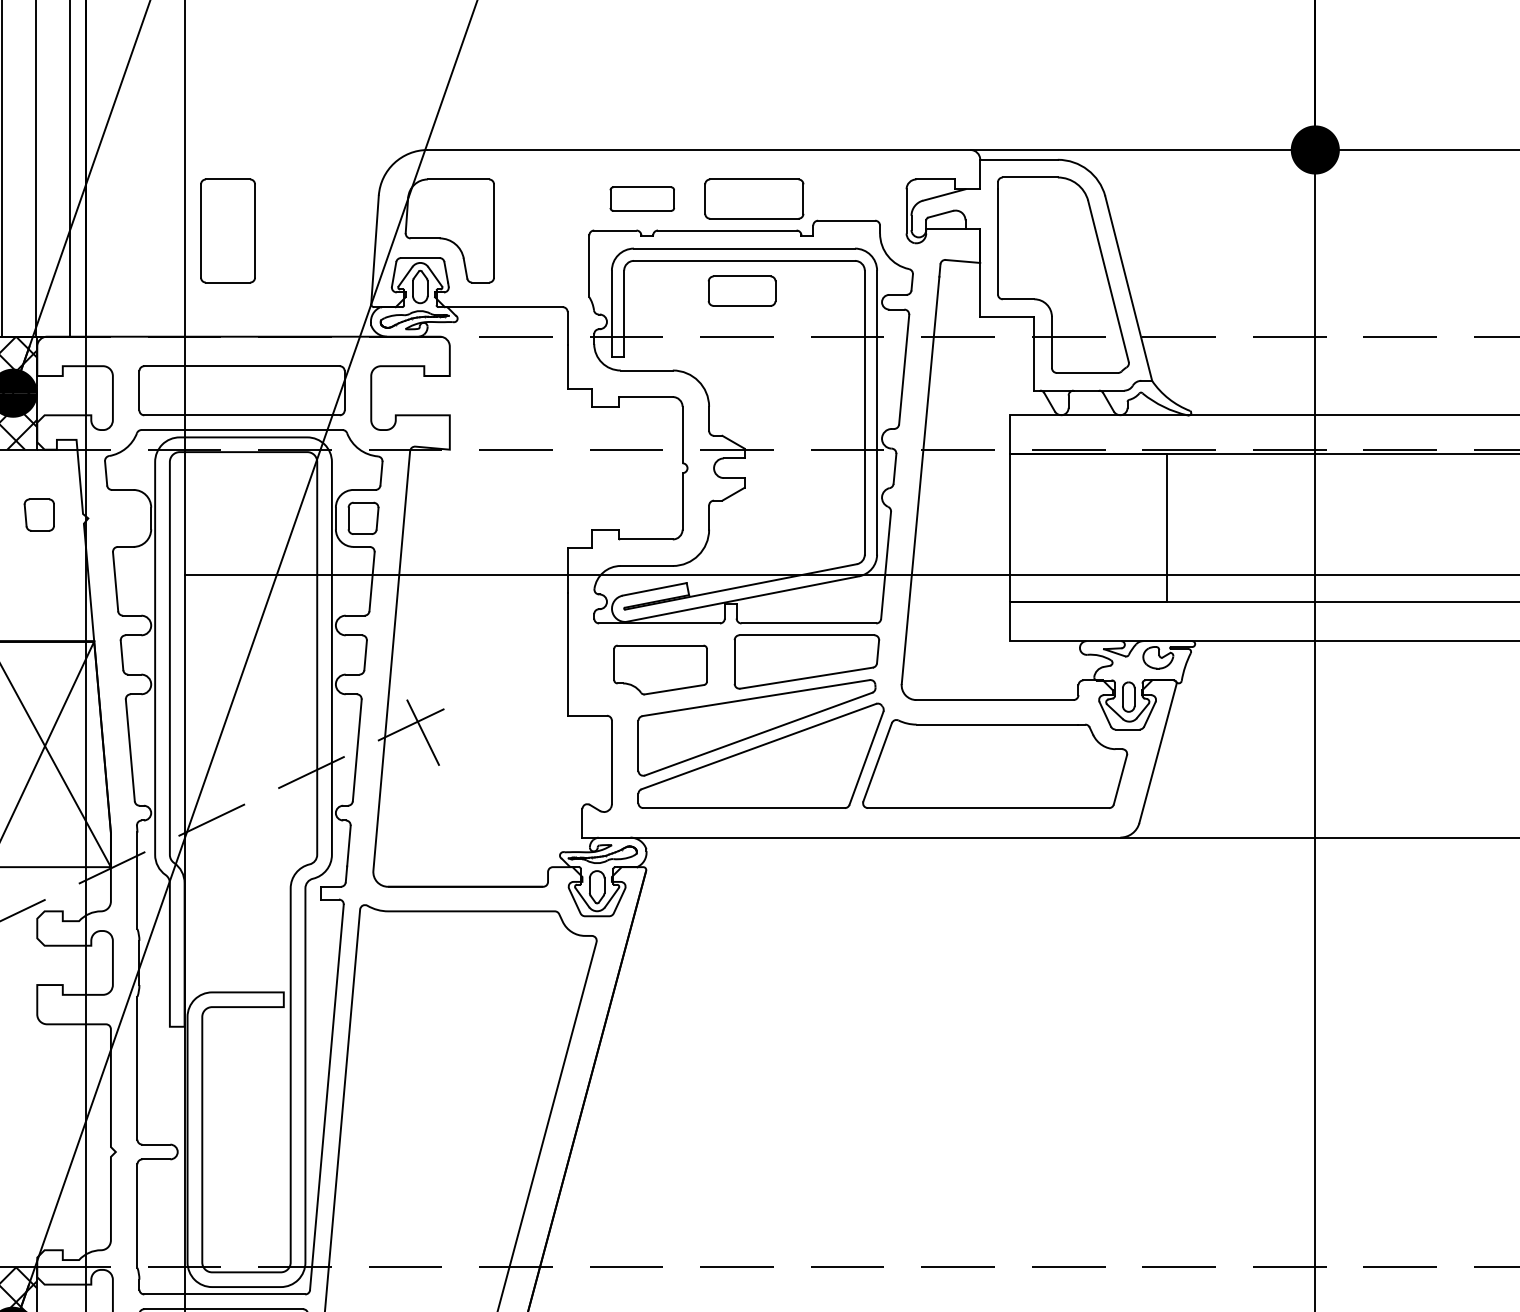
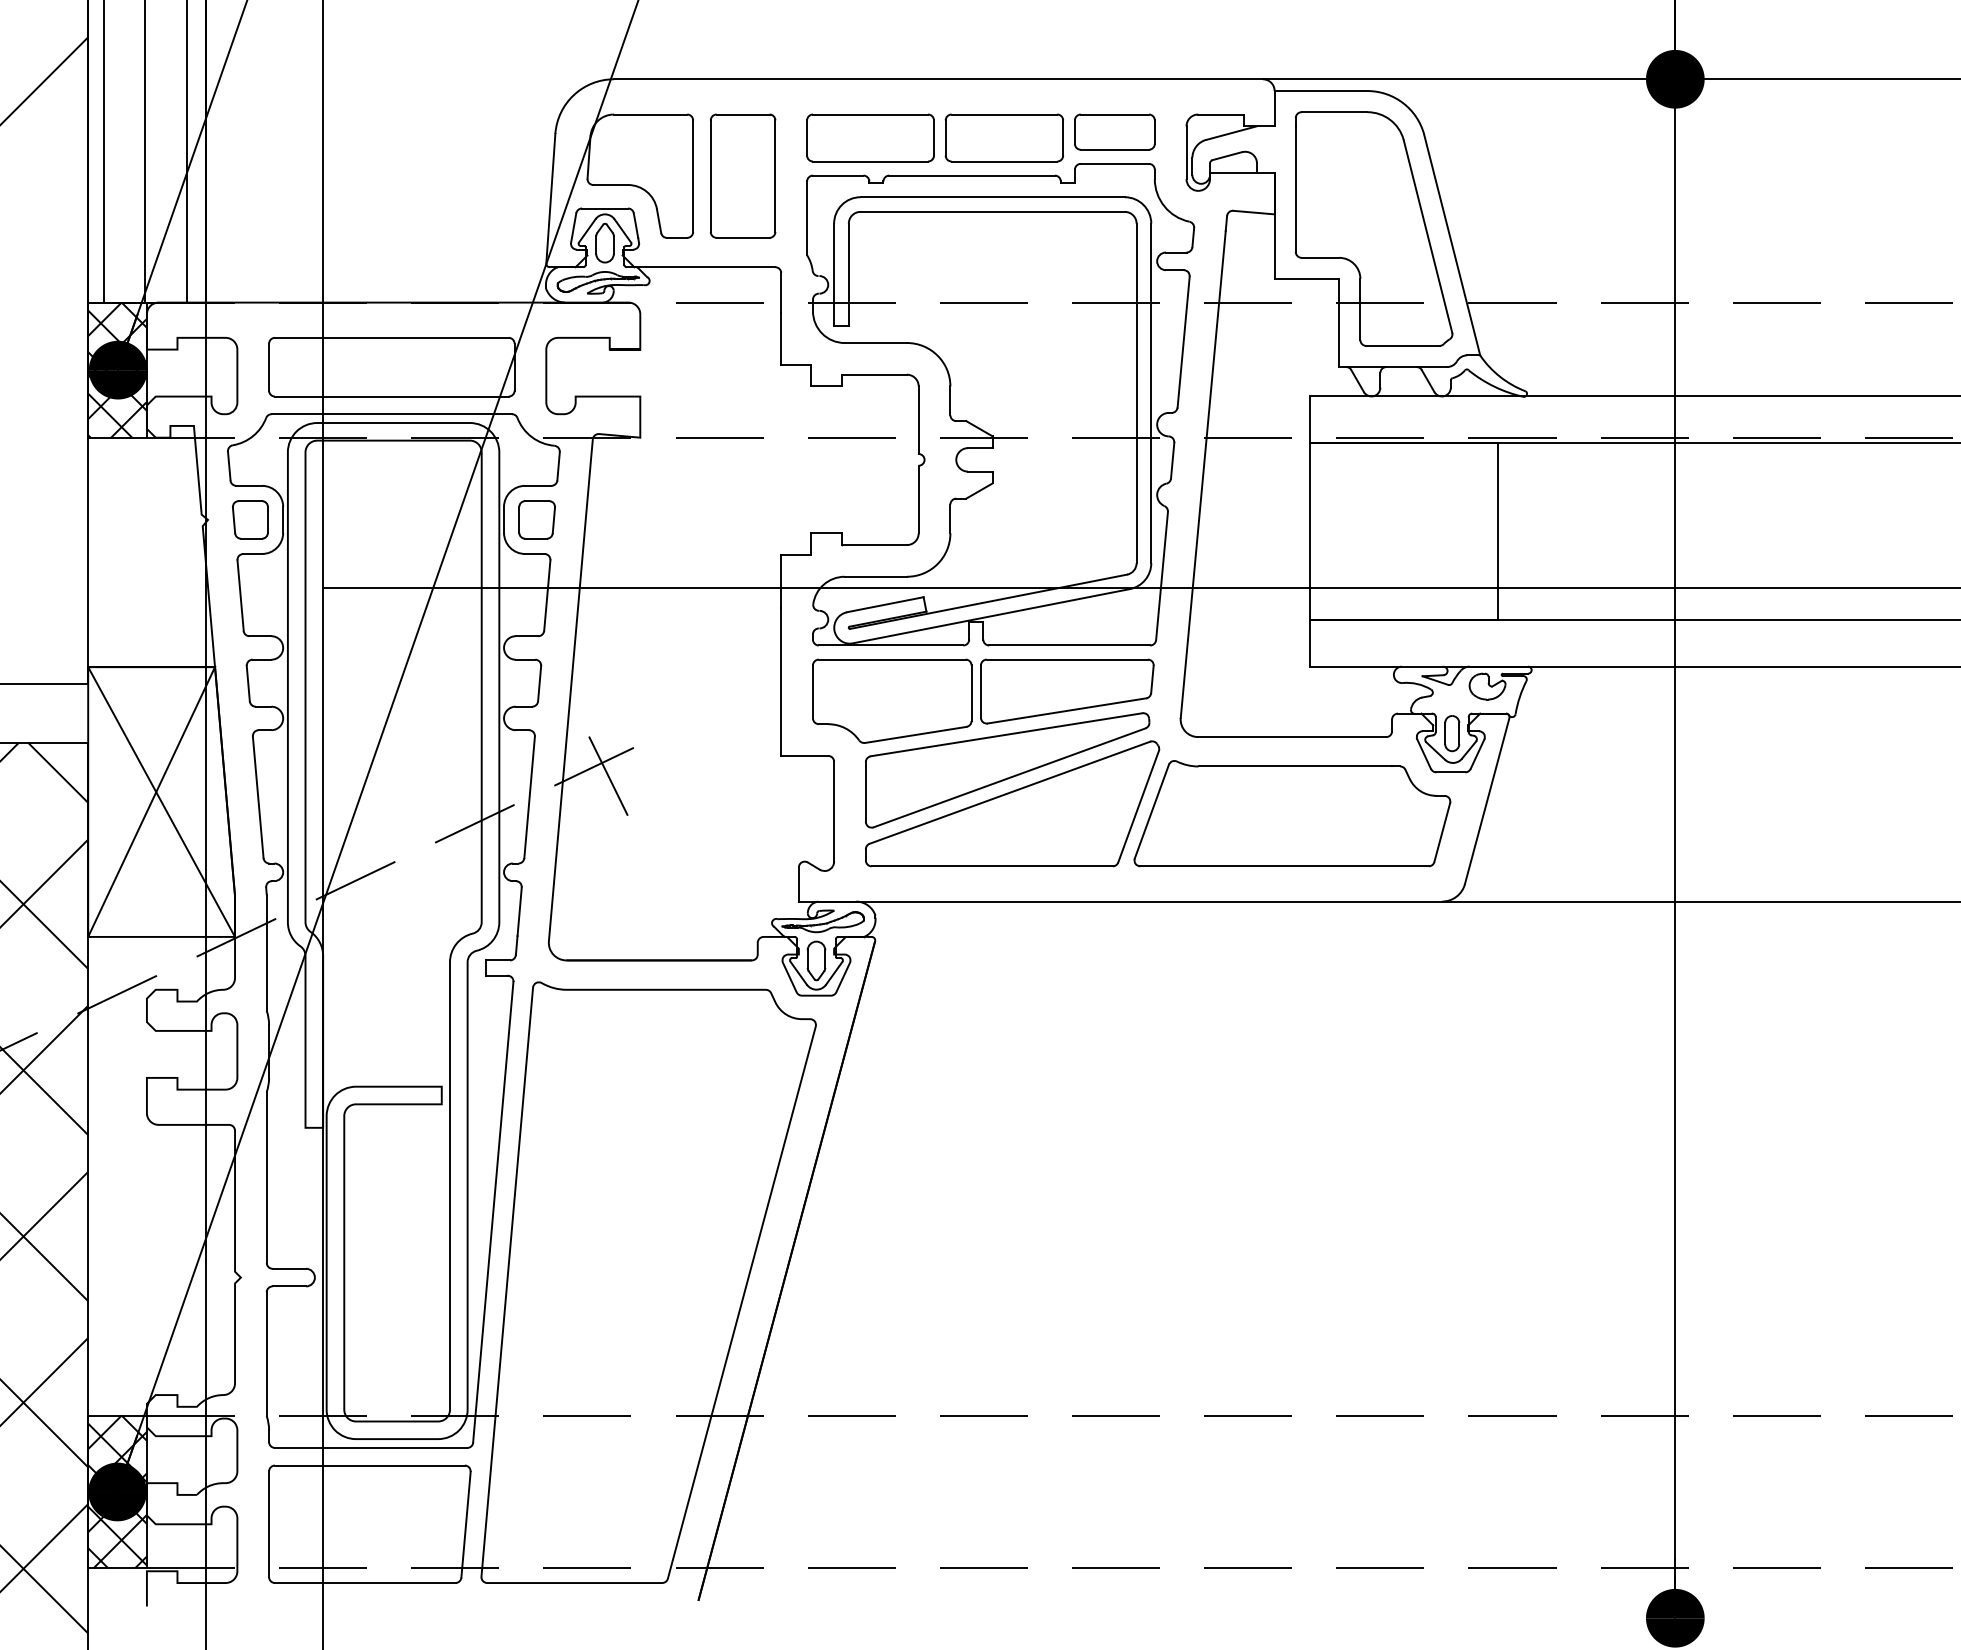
part: (642, 198) -> (870, 137), size x1.67
part: (227, 230) -> (742, 175), moved
part: (741, 290) -> (1114, 131), moved
part: (39, 514) -> (250, 519), moved
part: (660, 669) -> (892, 700), size x1.43

